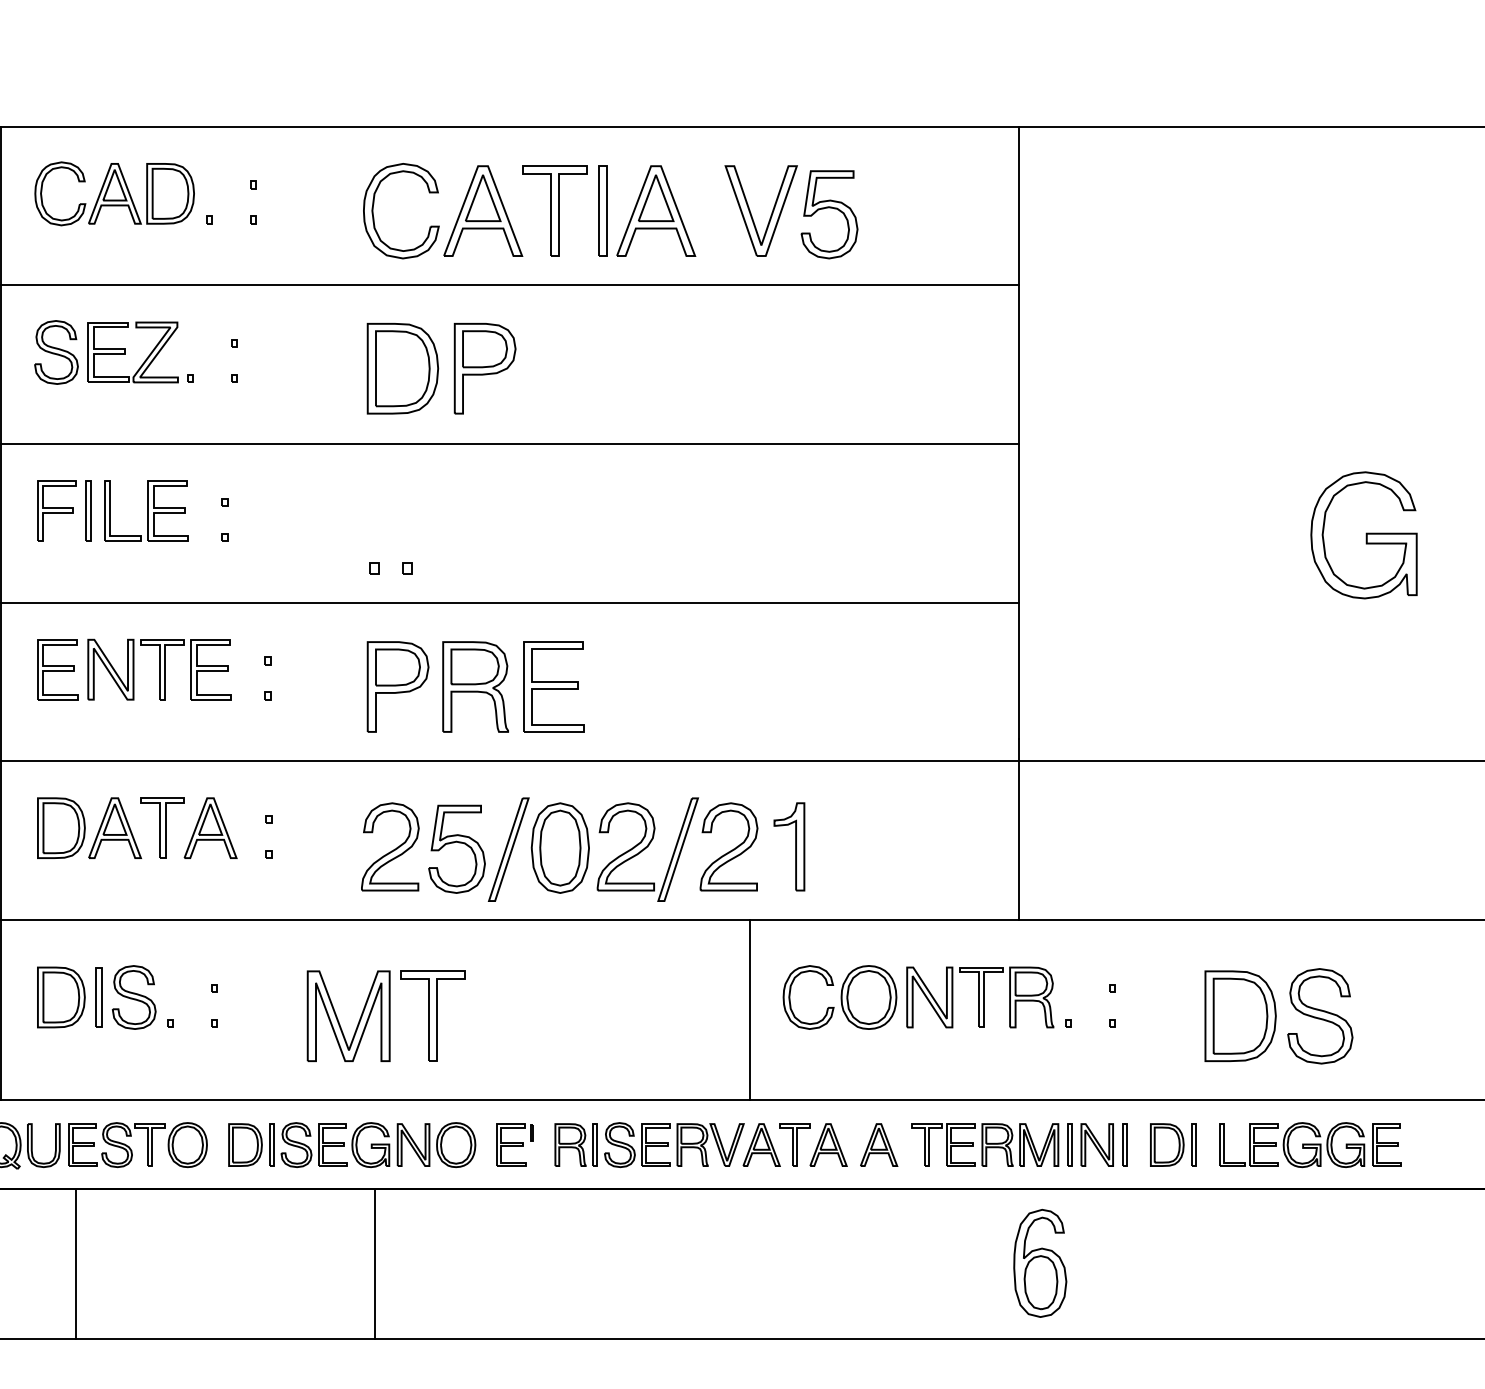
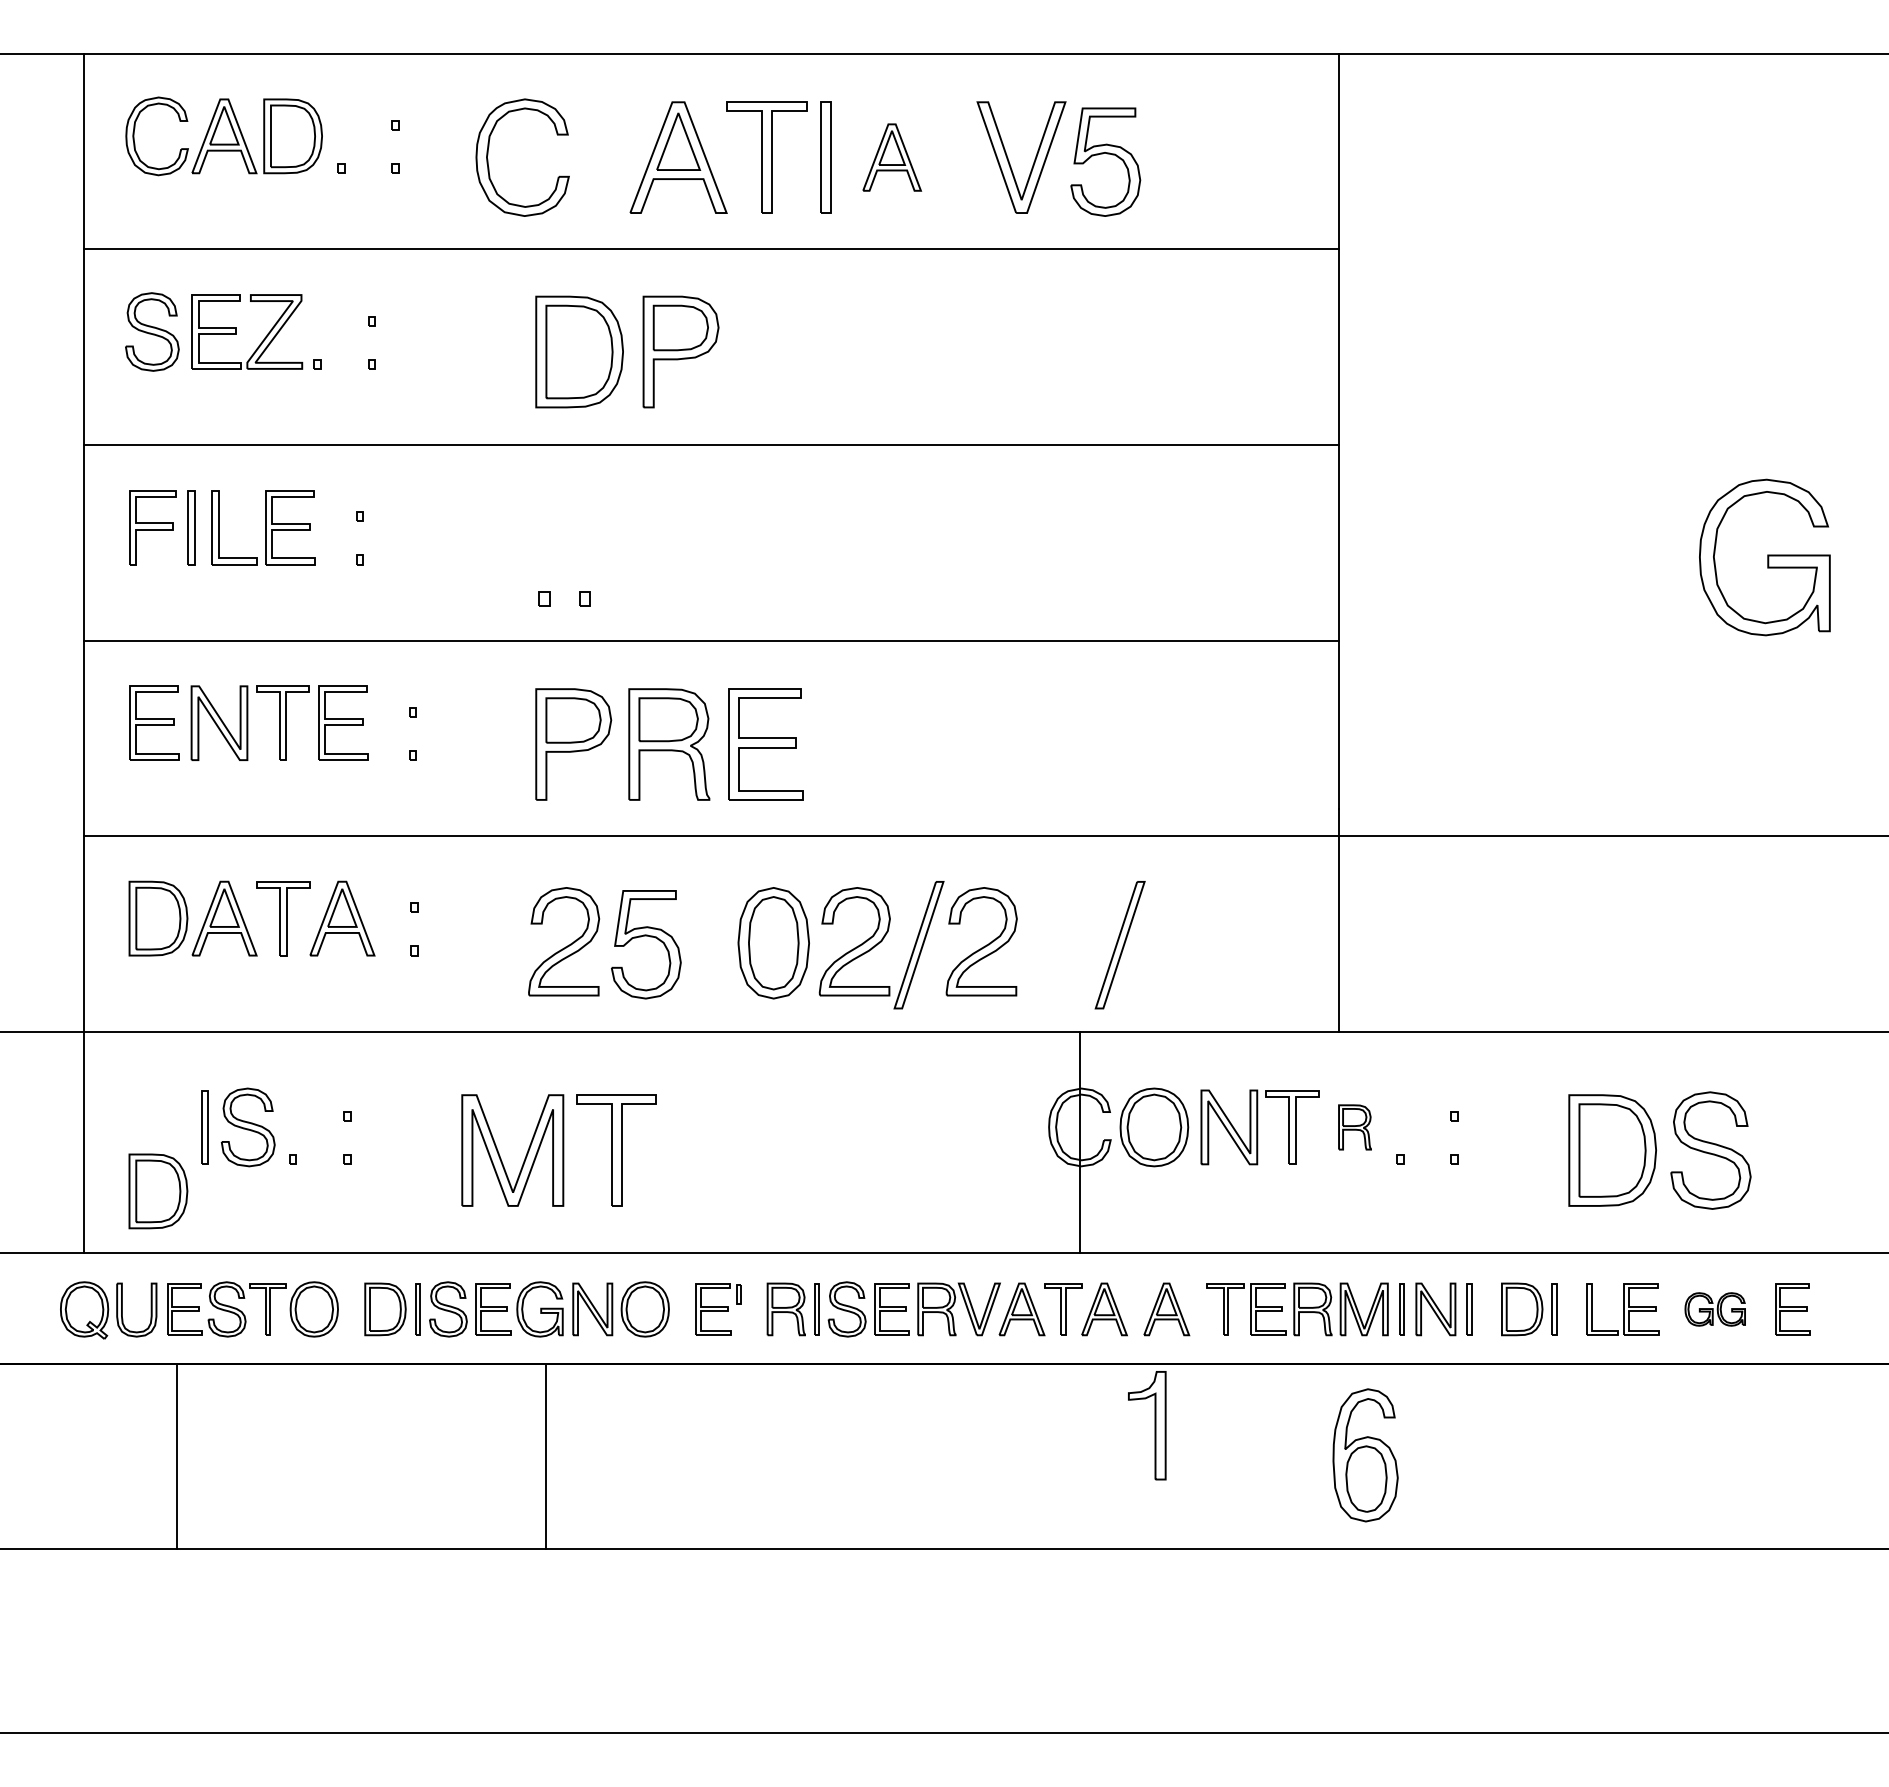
part: (373, 209) -> (488, 155), moved
part: (656, 210) -> (892, 157), size x0.6
part: (795, 846) -> (1154, 1425), moved
part: (508, 849) -> (1119, 945), moved
part: (61, 997) -> (158, 1191), moved
part: (1031, 997) -> (1354, 1127), size x0.6
line: (749, 1009) -> (1080, 1142), moved
part: (1323, 1145) -> (1714, 1309), size x0.6

